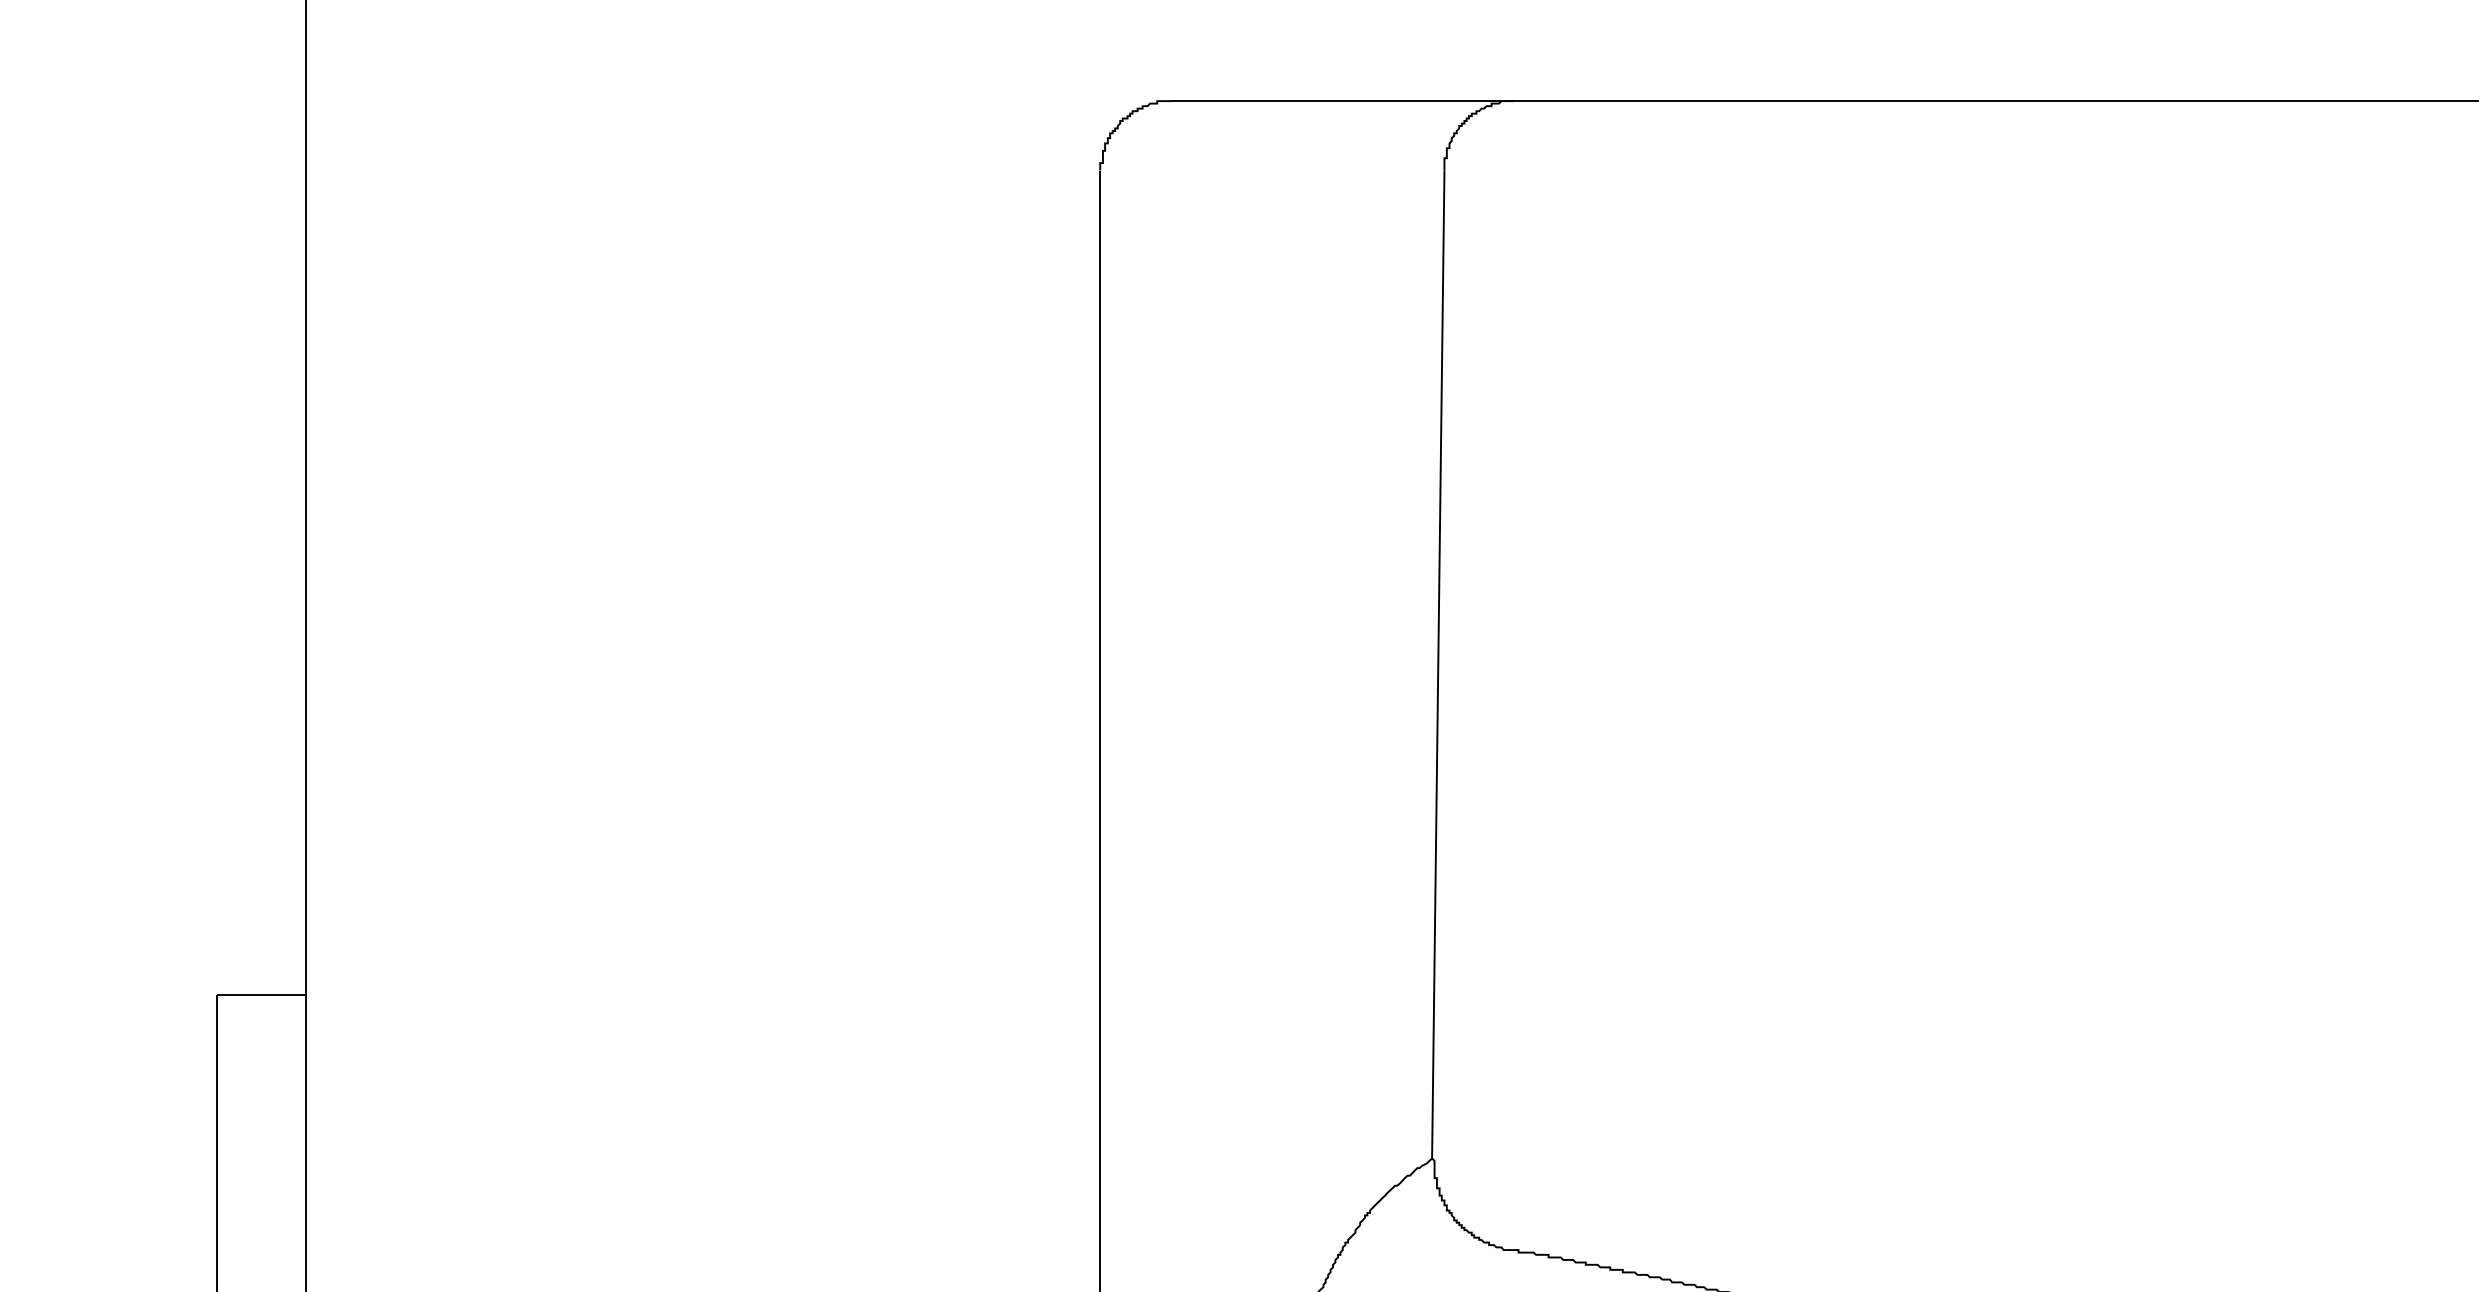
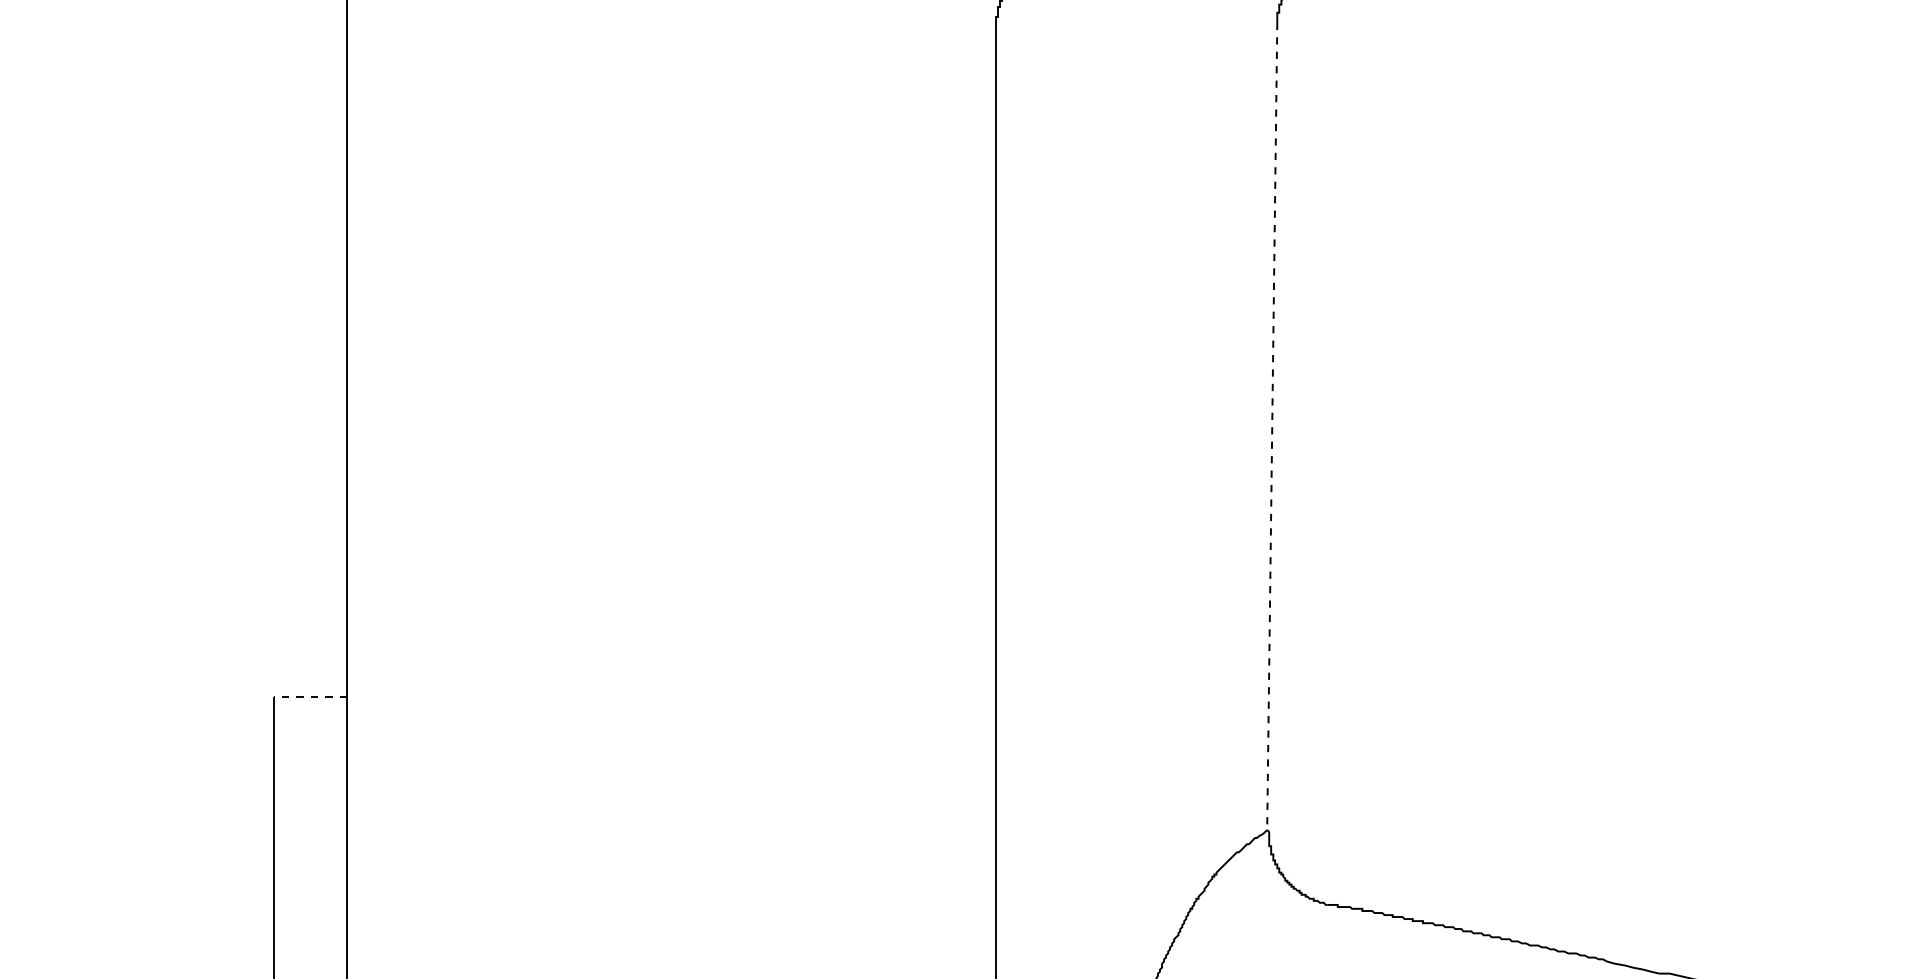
line: (1438, 664) -> (1272, 426), solid -> dashed
line: (260, 994) -> (309, 696), solid -> dashed

